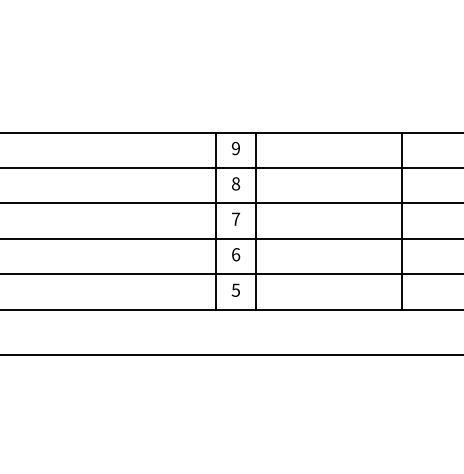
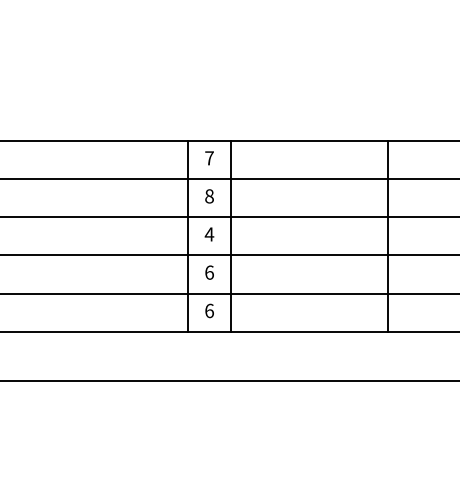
text: (236, 148) -> (210, 158), 9 -> 7
text: (235, 218) -> (209, 233), 7 -> 4
text: (235, 289) -> (209, 310), 5 -> 6

